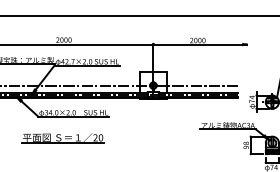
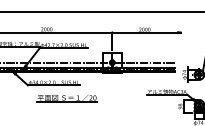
part: (62, 138) -> (66, 98), moved

